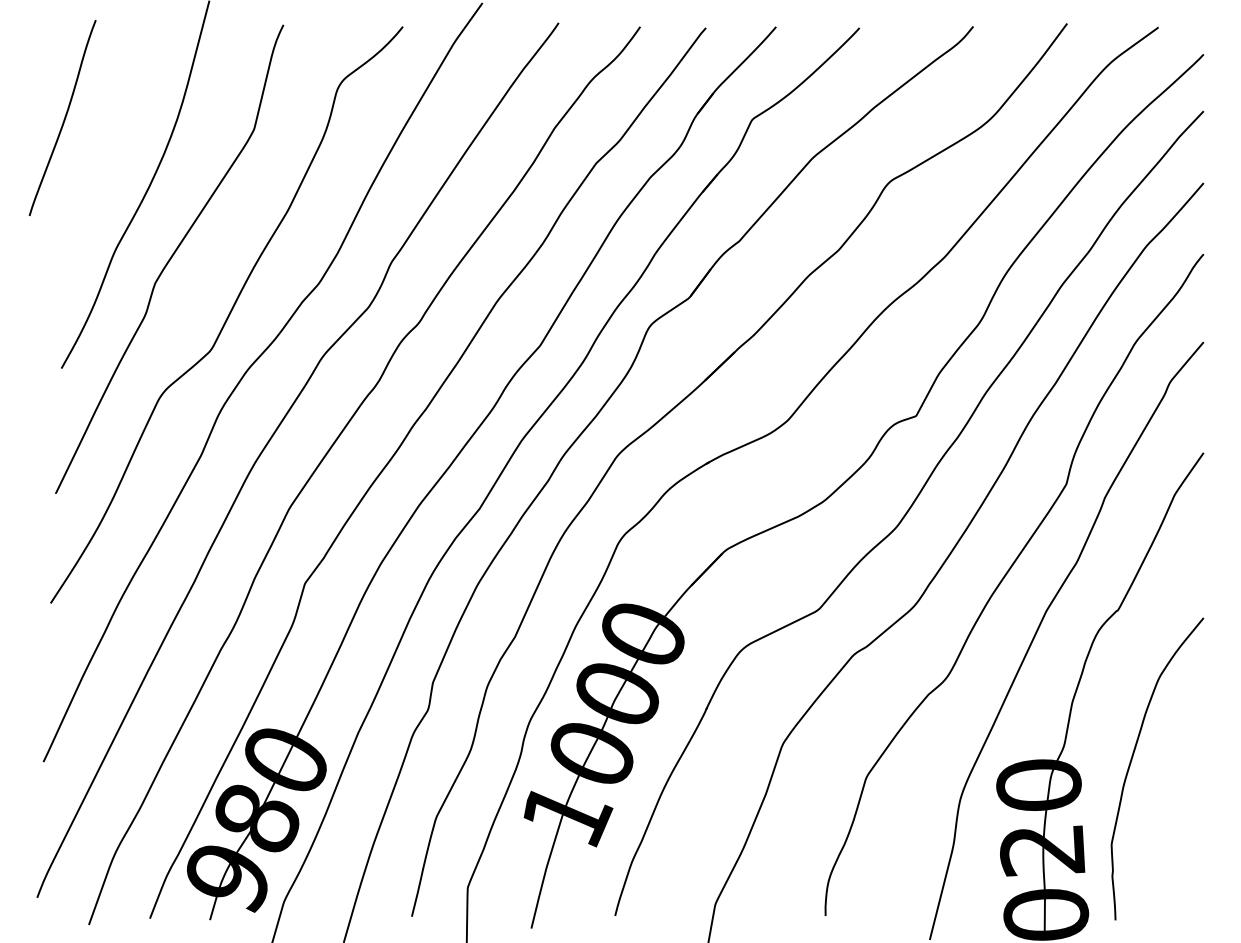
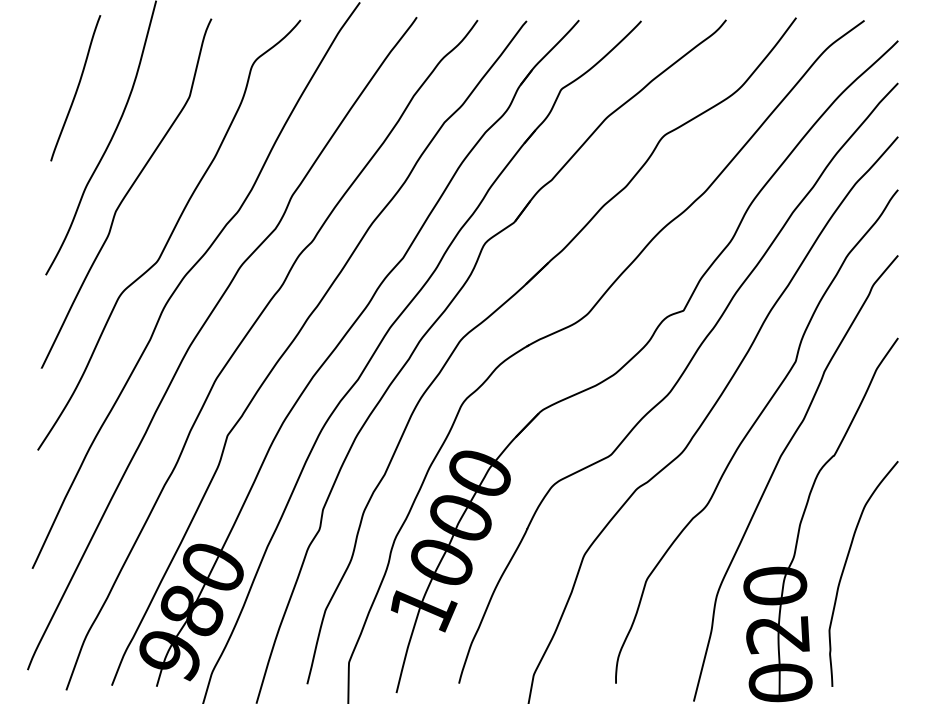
curve: (63, 118) -> (76, 88), moved

